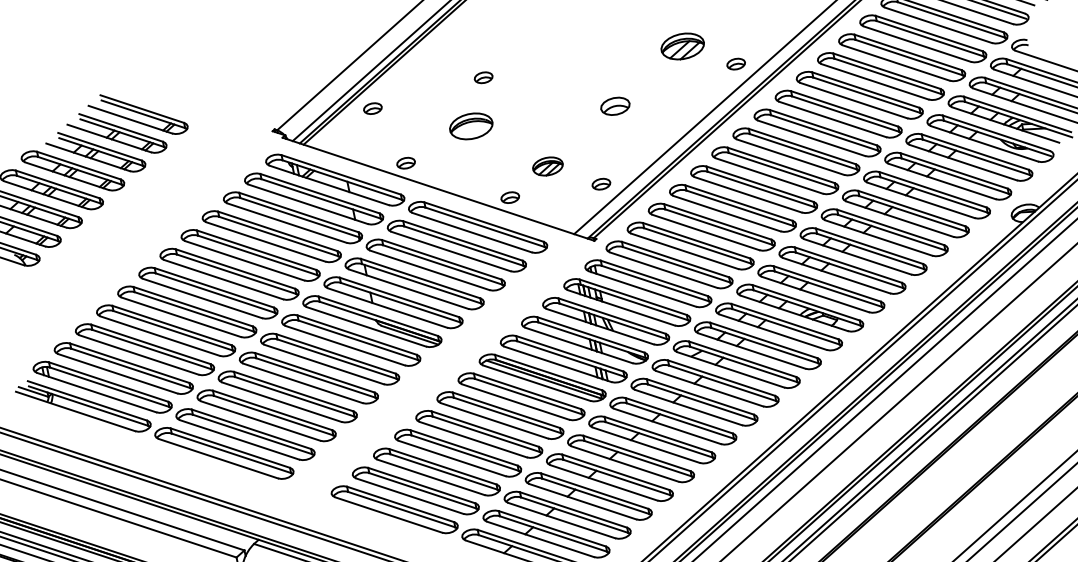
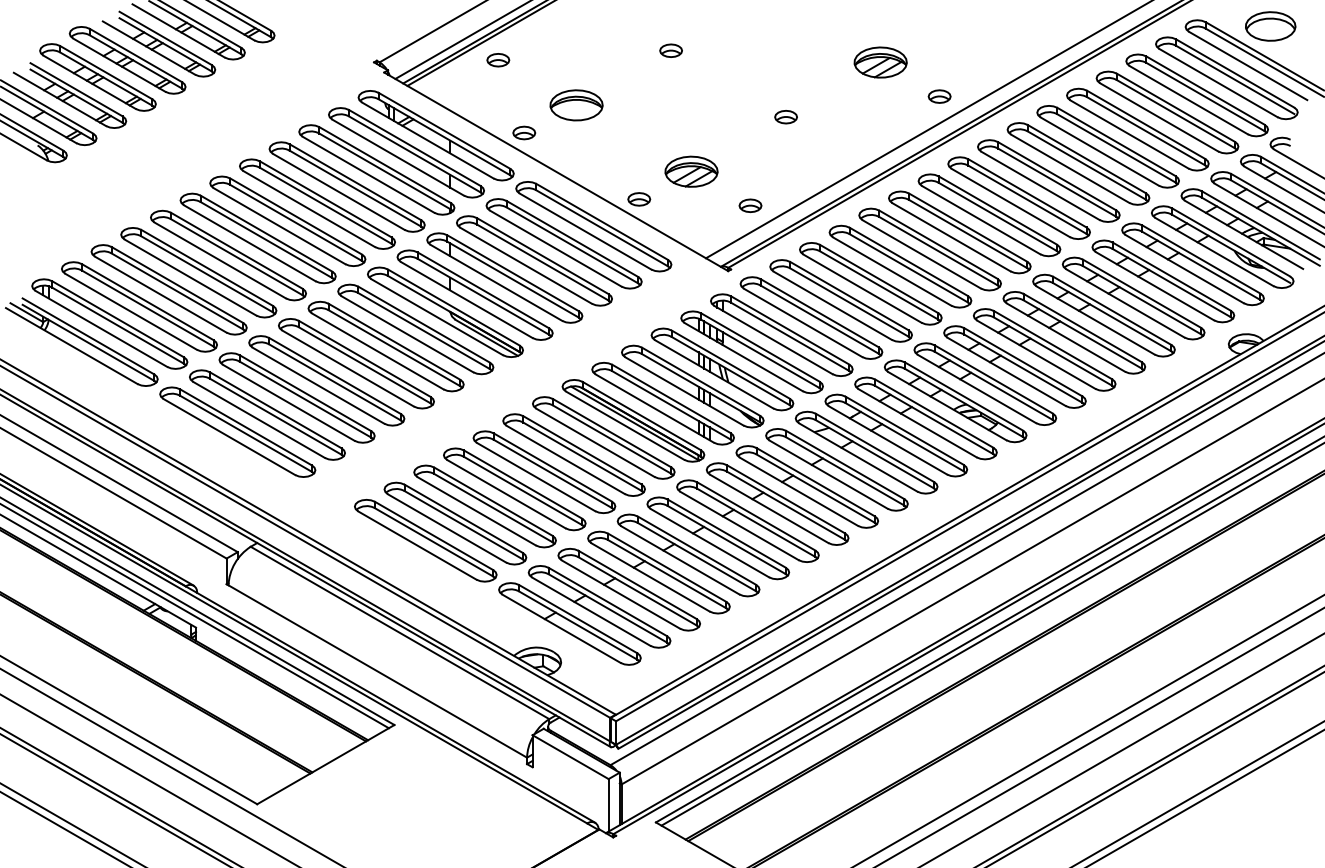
part: (483, 77) -> (670, 50), moved
part: (614, 106) -> (785, 117), size x0.62
part: (471, 126) -> (576, 105), moved
part: (547, 166) -> (691, 171), size x1.43

